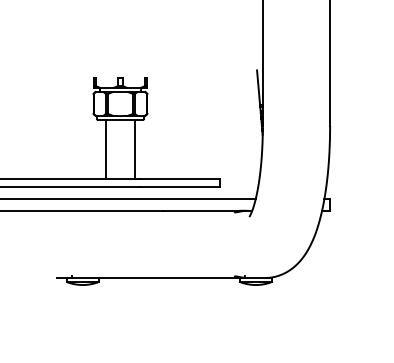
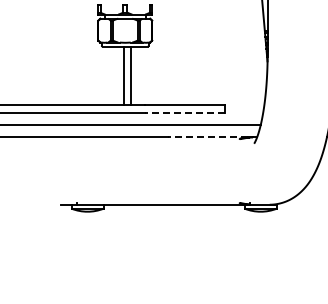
line: (105, 148) -> (131, 75), moved
line: (135, 148) -> (124, 75), moved
line: (180, 186) -> (185, 113), solid -> dashed
line: (202, 210) -> (207, 137), solid -> dashed

